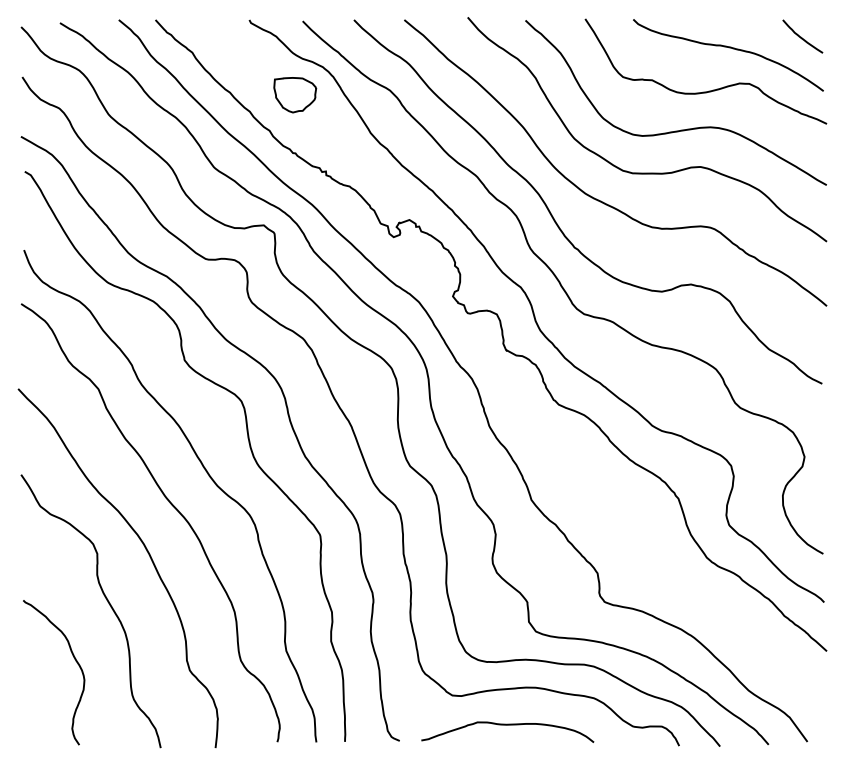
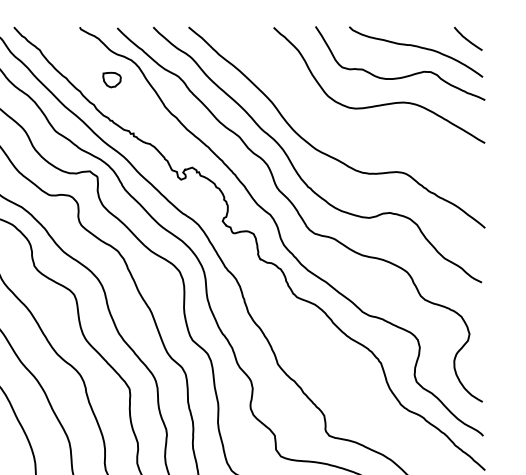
part: (295, 95) -> (112, 80), size x0.6
curve: (647, 172) -> (359, 134), removed

